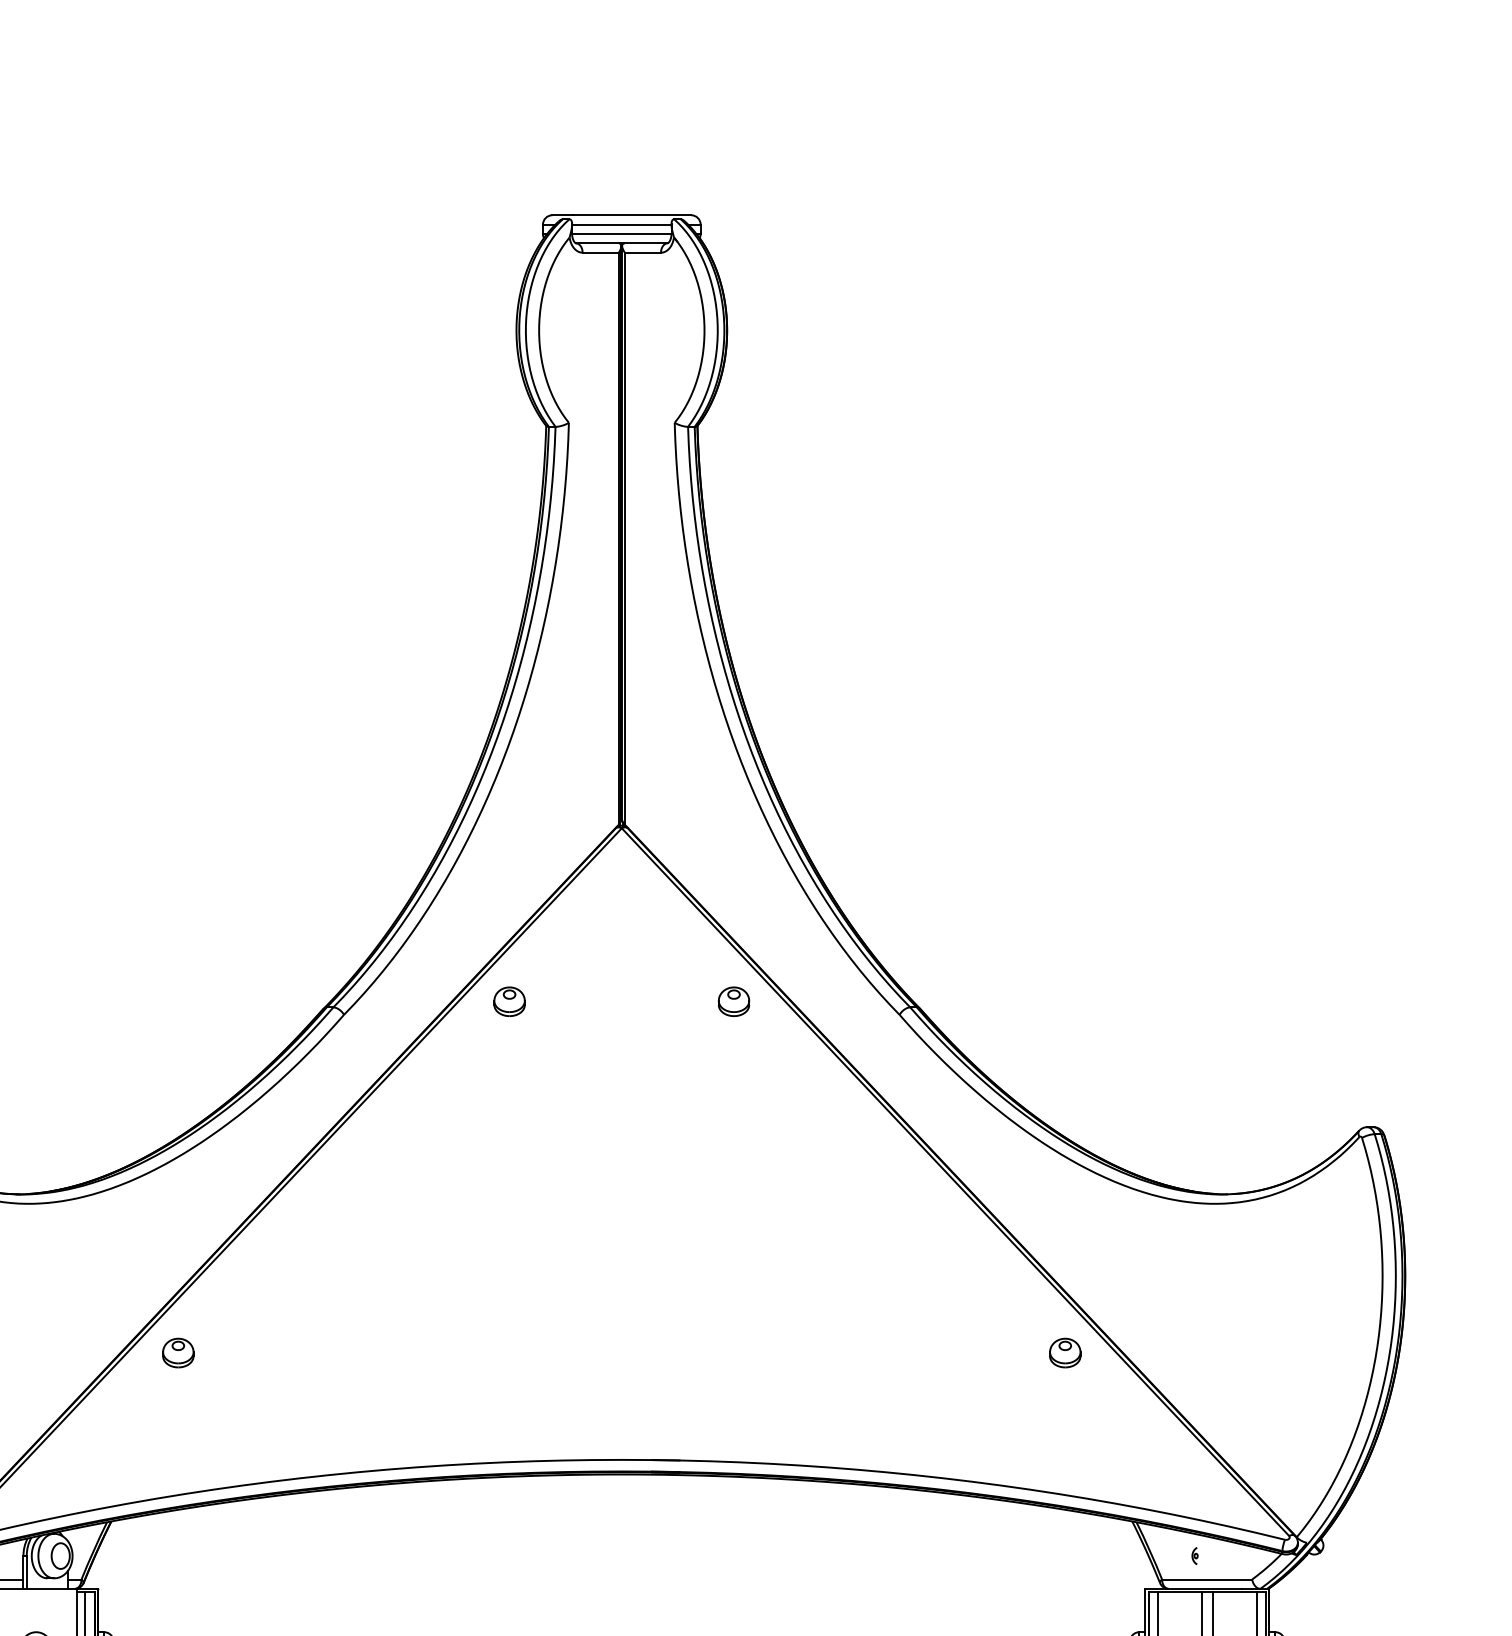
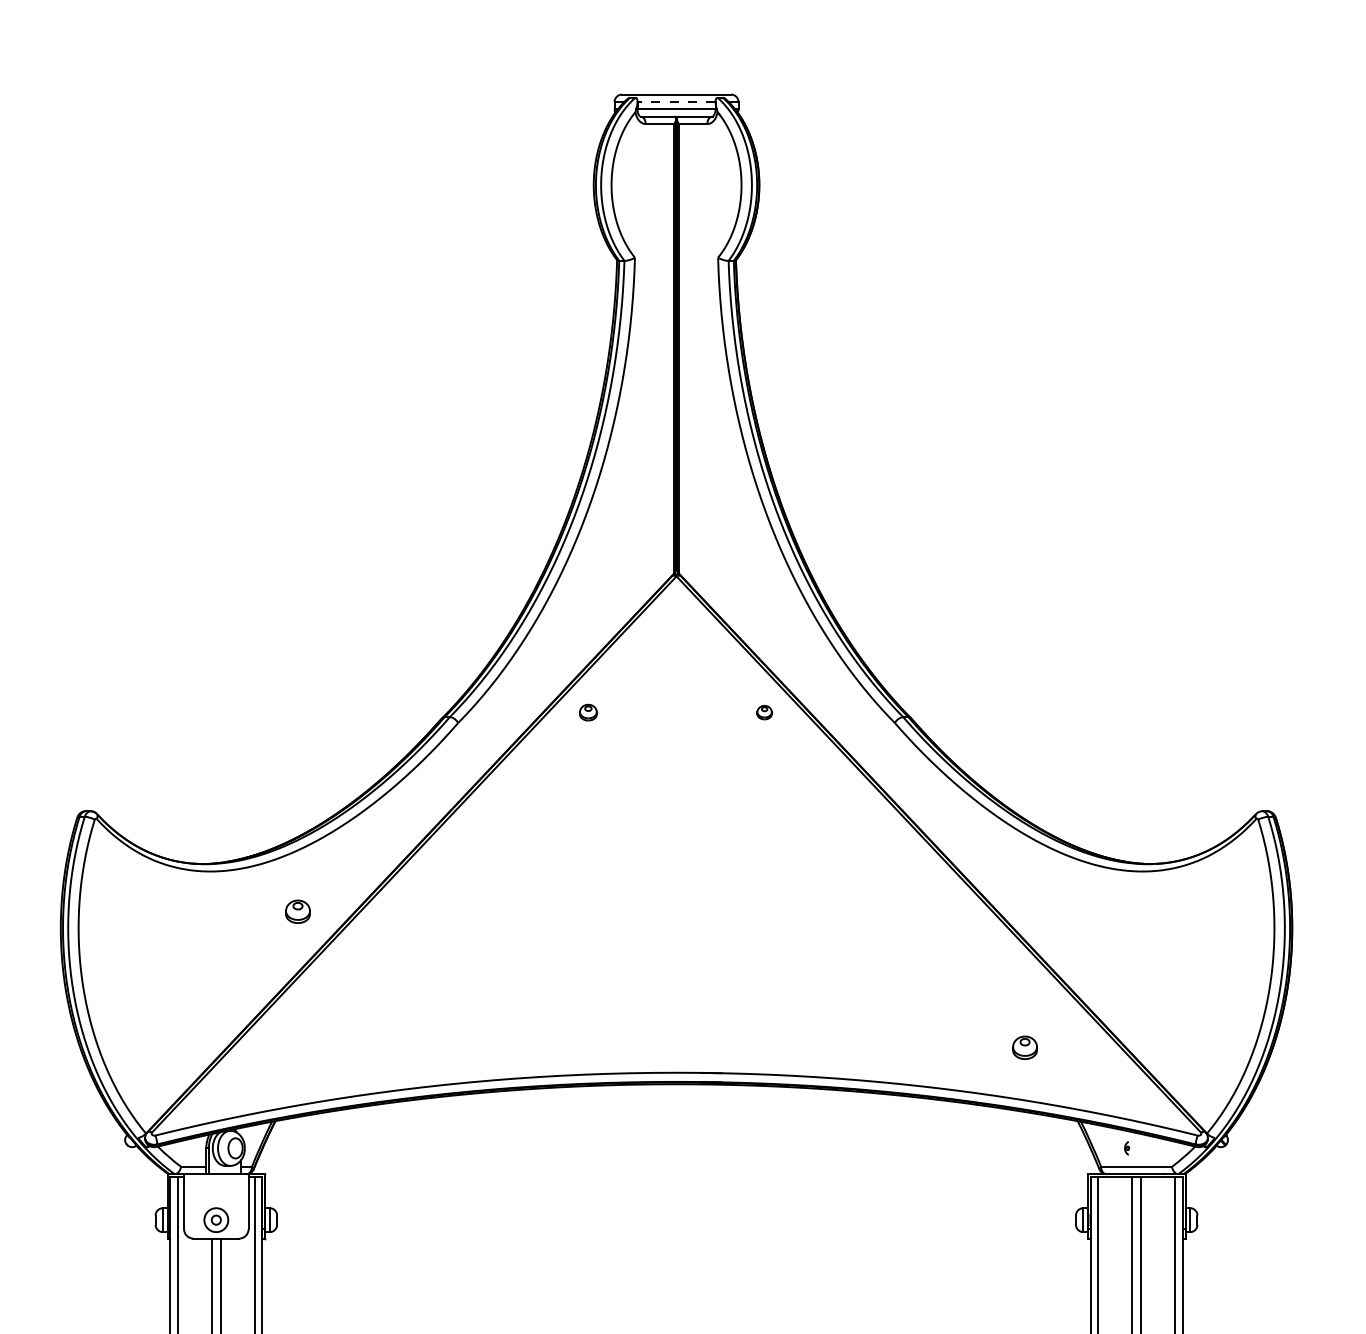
line: (621, 224) -> (676, 101), solid -> dashed
part: (509, 1001) -> (588, 712), size x0.7
part: (733, 1001) -> (764, 712), size x0.6
part: (177, 1352) -> (297, 911), moved
part: (1064, 1352) -> (1024, 1047), moved

